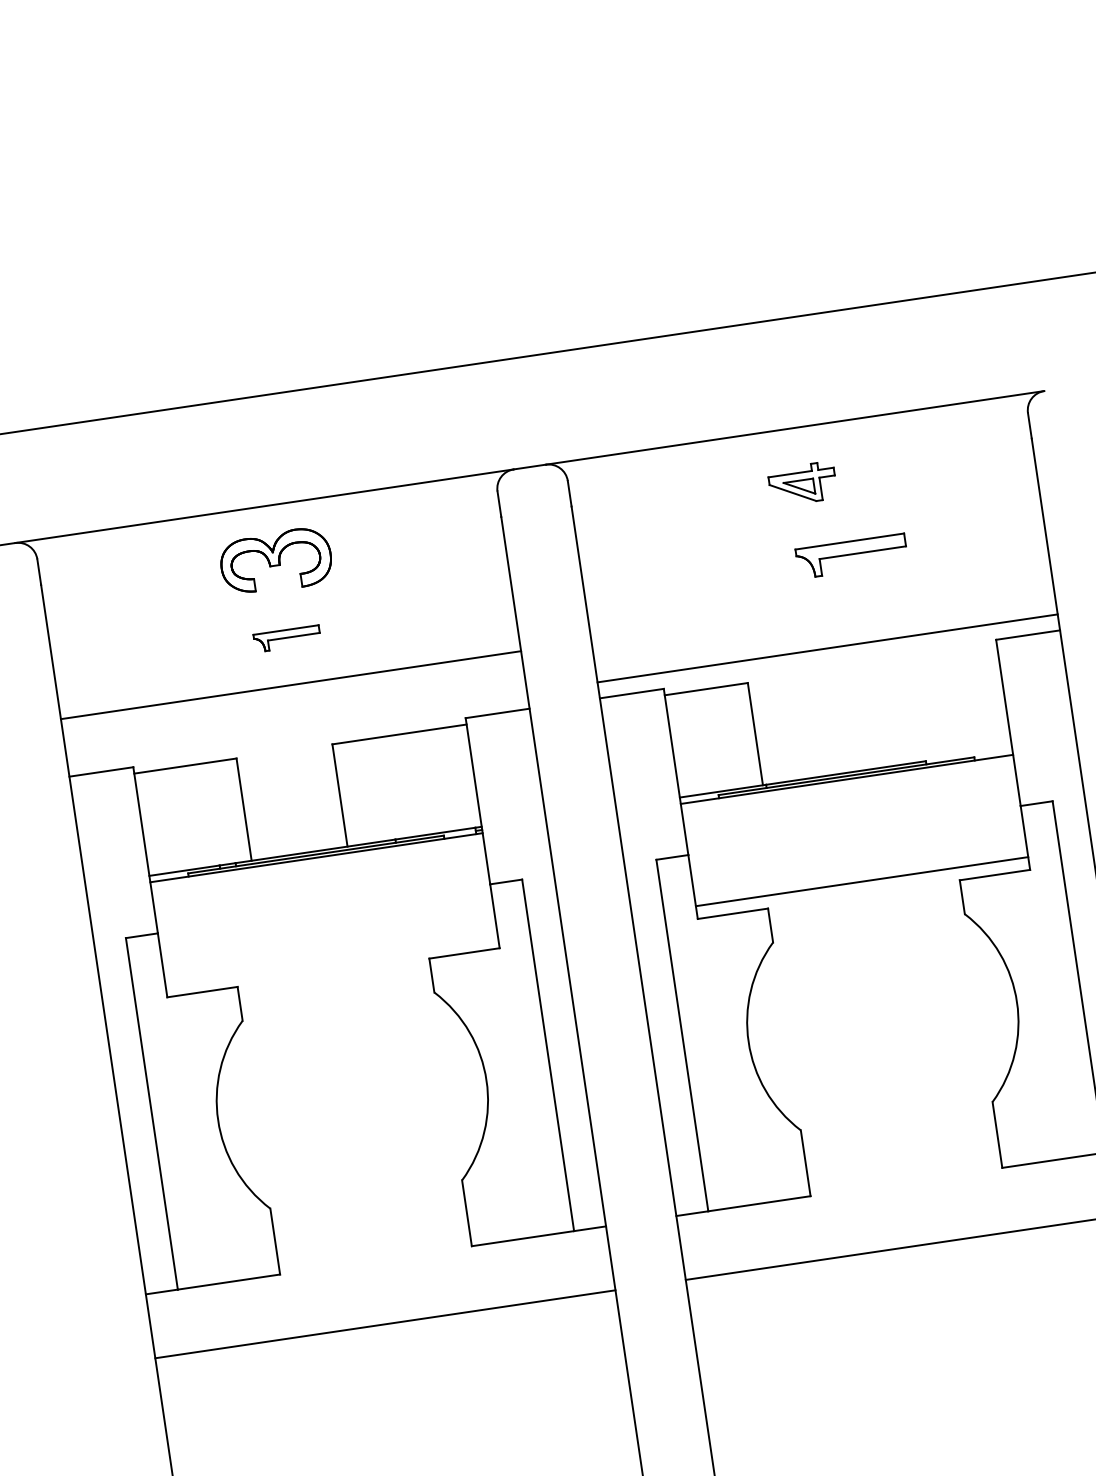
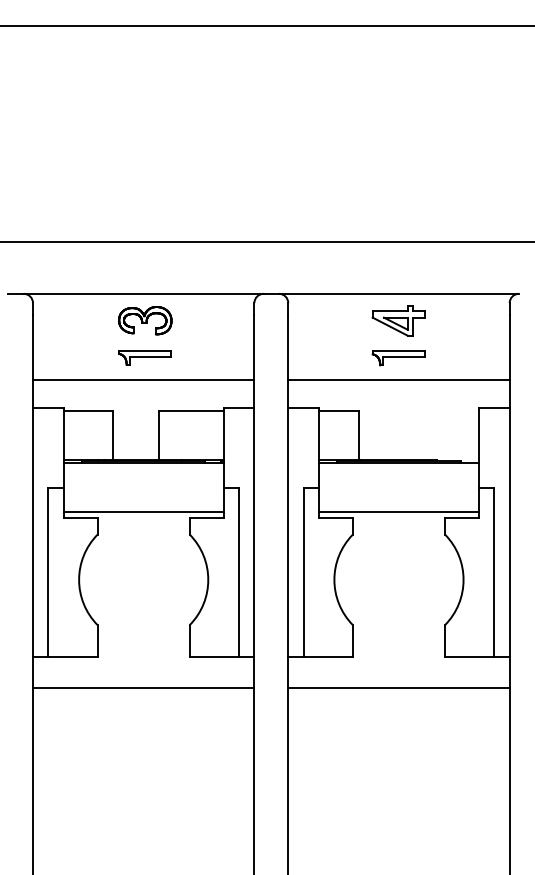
part: (802, 483) -> (398, 320), size x1.67
part: (851, 556) -> (398, 358), moved
part: (285, 638) -> (144, 357), size x1.67
line: (826, 647) -> (398, 379), moved
line: (331, 960) -> (143, 512), added

